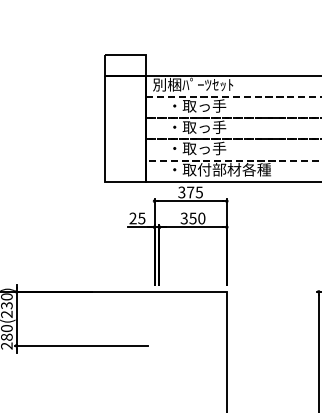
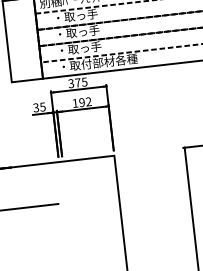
text: (132, 218) -> (35, 107), 25 -> 35
text: (192, 218) -> (81, 102), 350 -> 192

